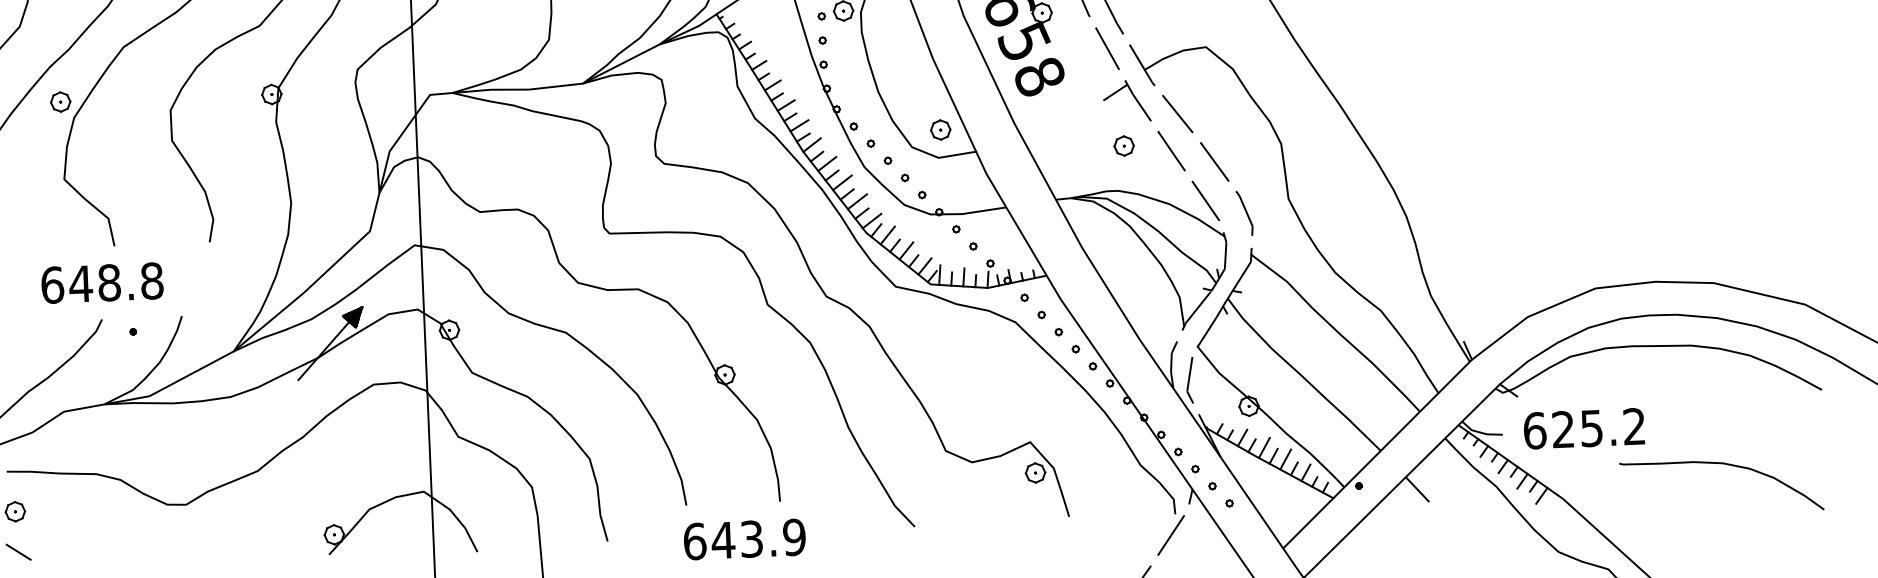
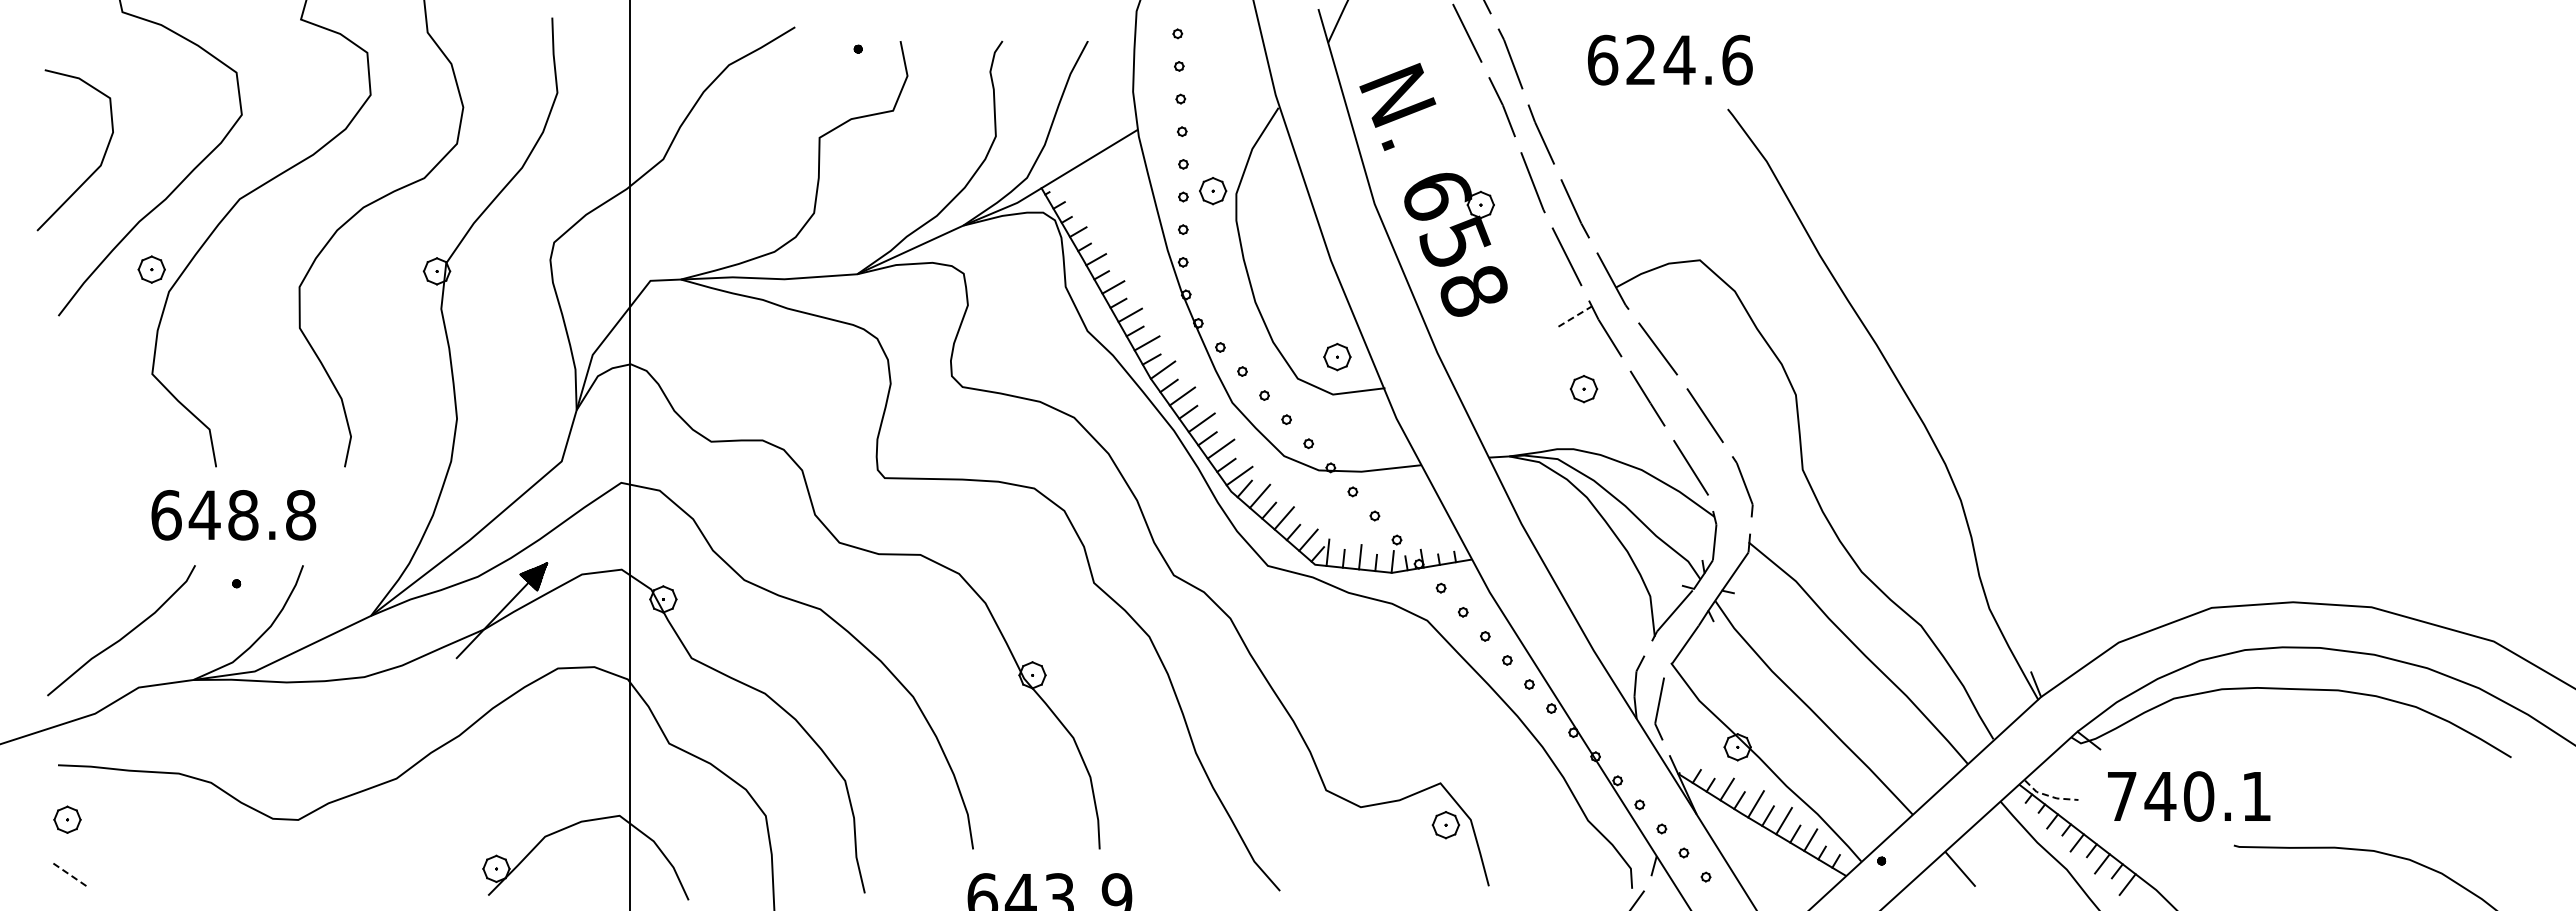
line: (1115, 92) -> (1575, 316), solid -> dashed
text: (102, 283) -> (233, 515), moved
text: (1584, 428) -> (2188, 796), 625.2 -> 740.1
line: (1481, 433) -> (2049, 796), solid -> dashed
line: (18, 552) -> (69, 874), solid -> dashed

